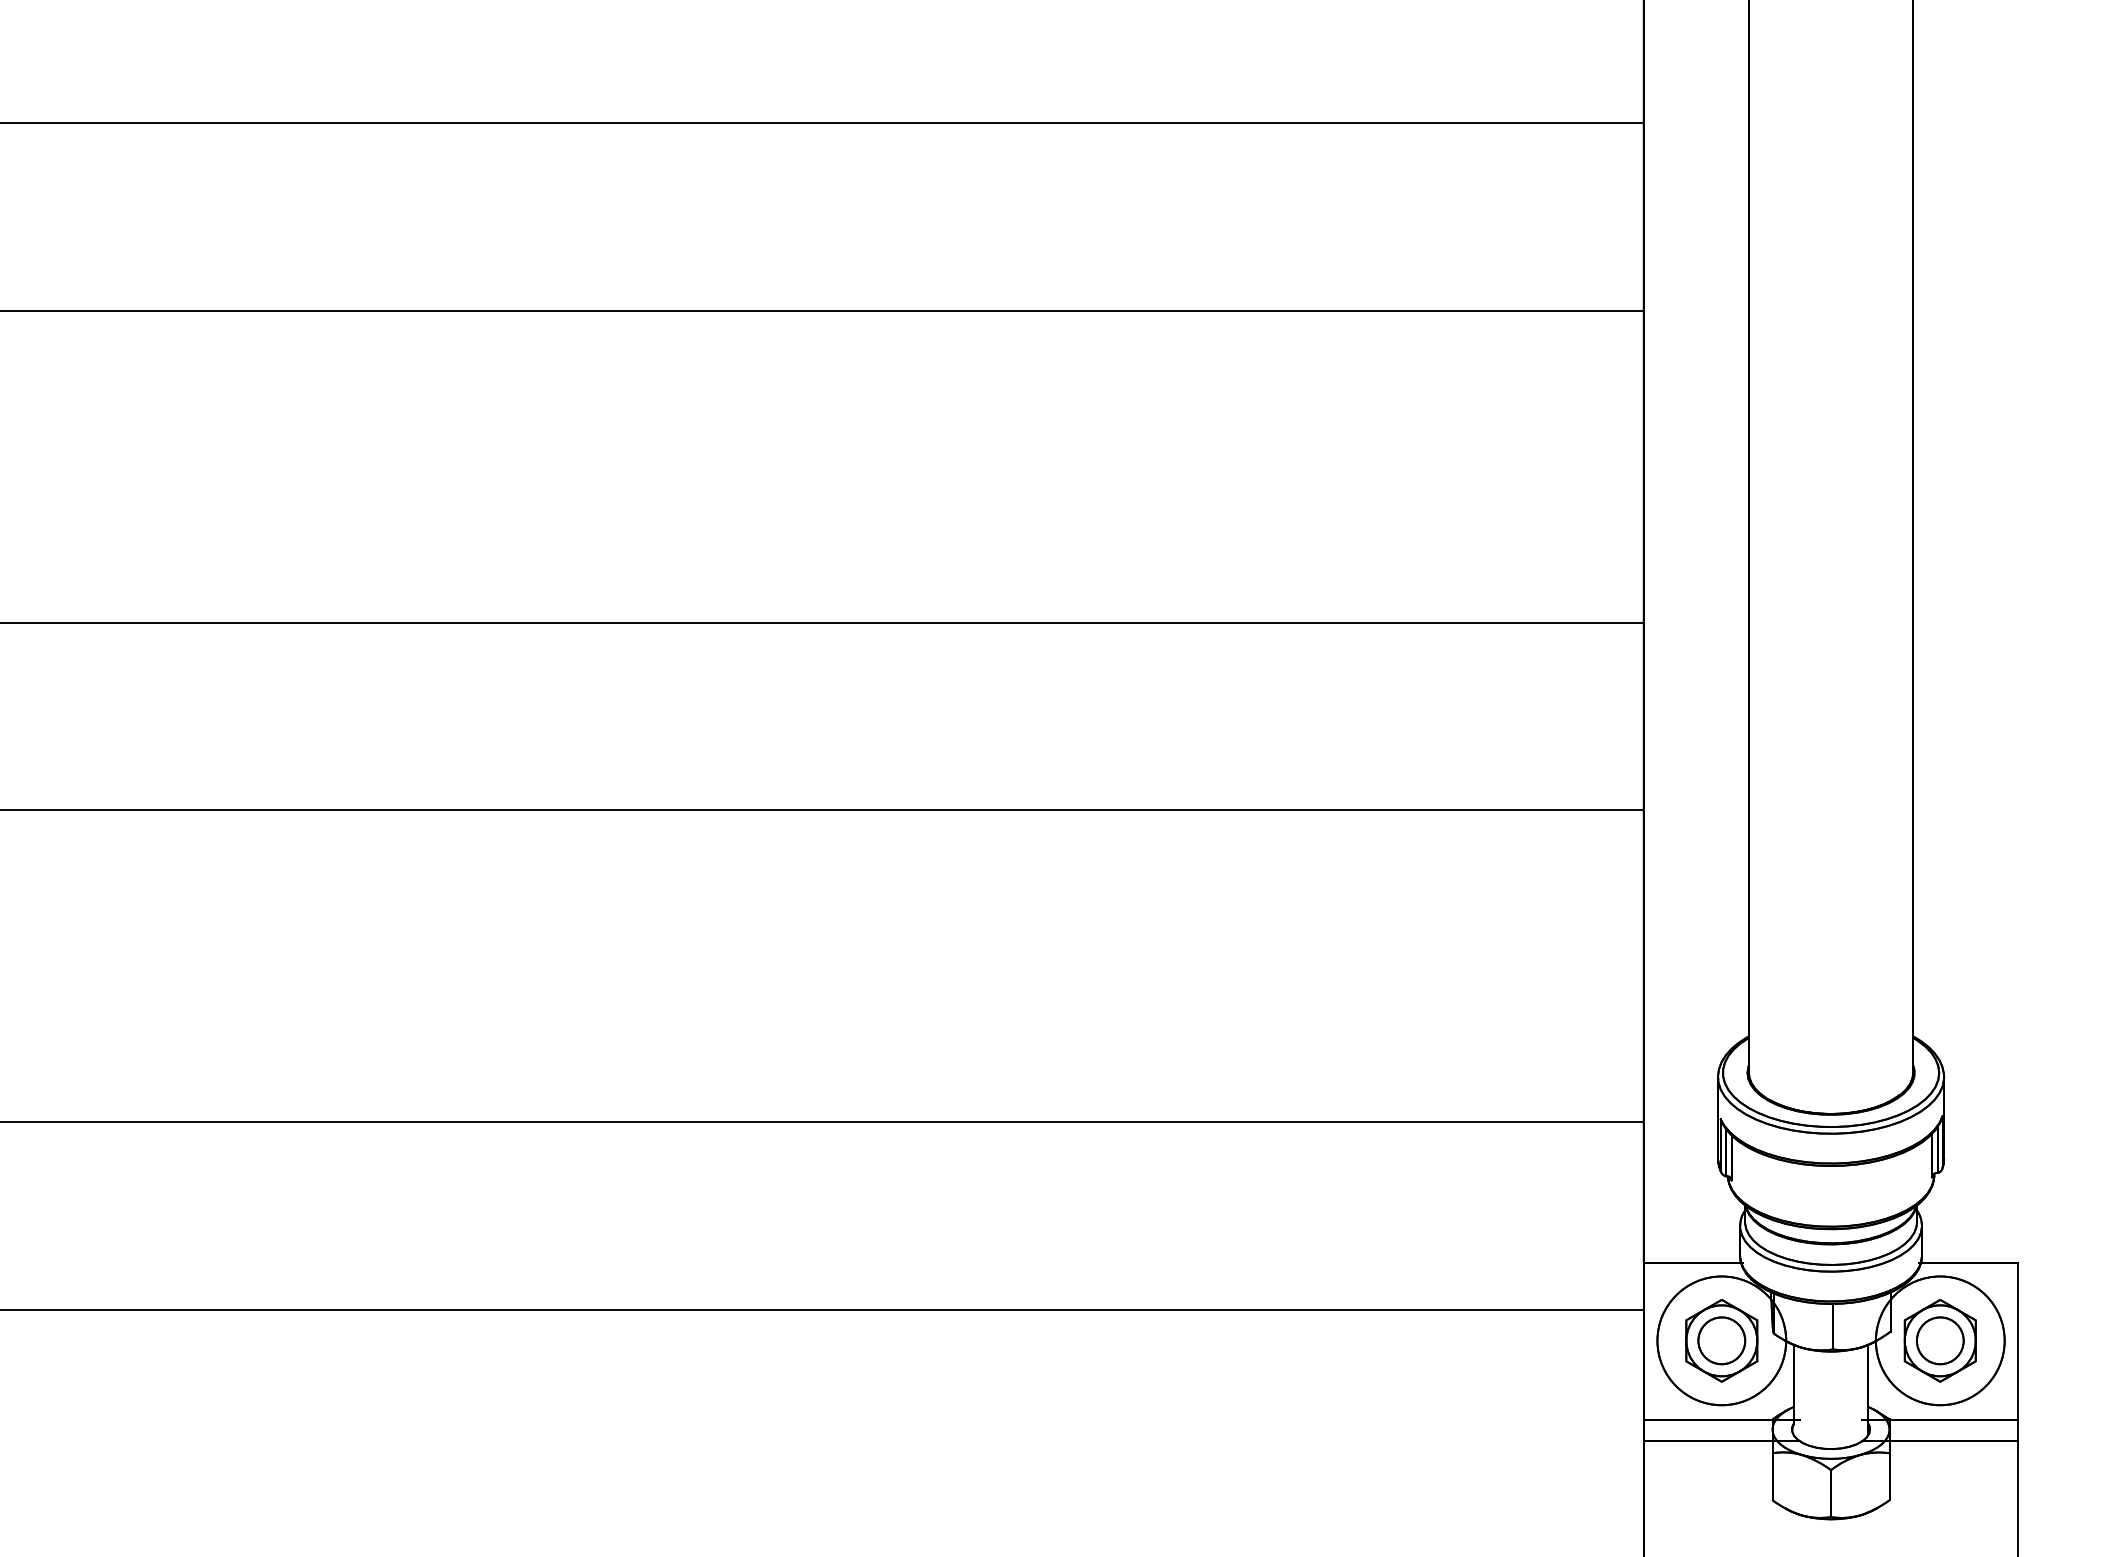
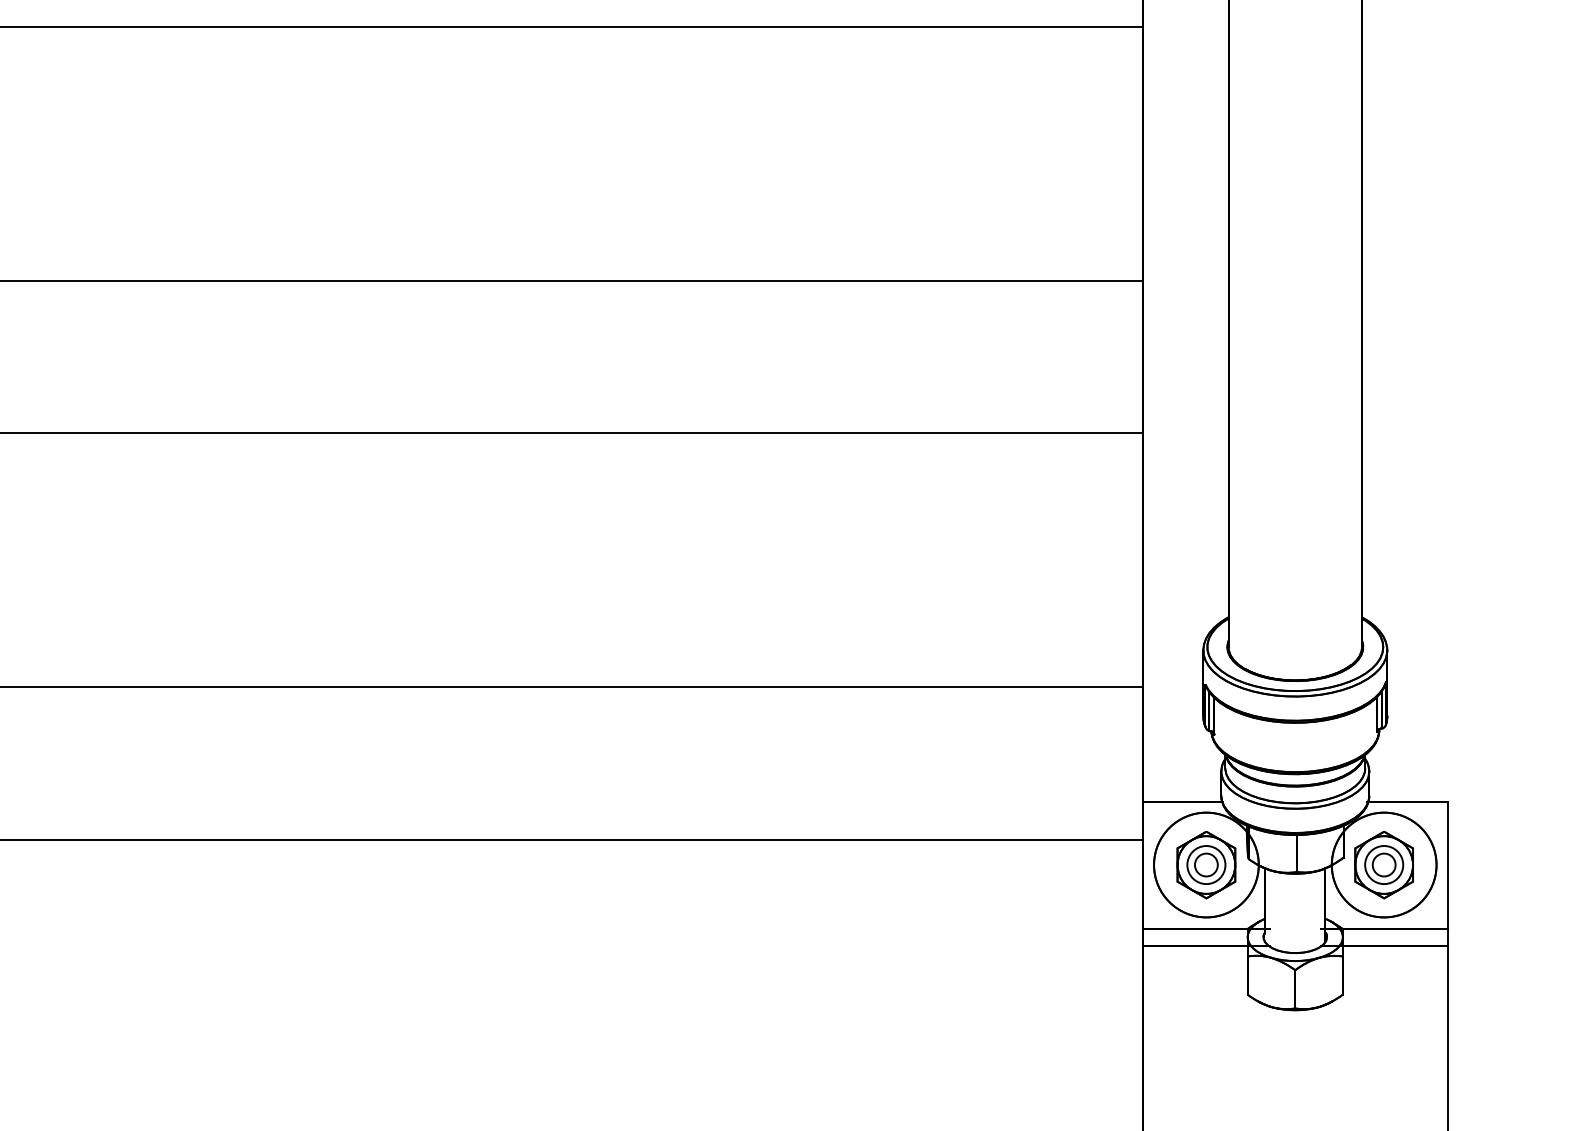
circle: (1721, 1340) -> (1206, 864), size x0.6
circle: (1939, 1340) -> (1383, 864), size x0.6

